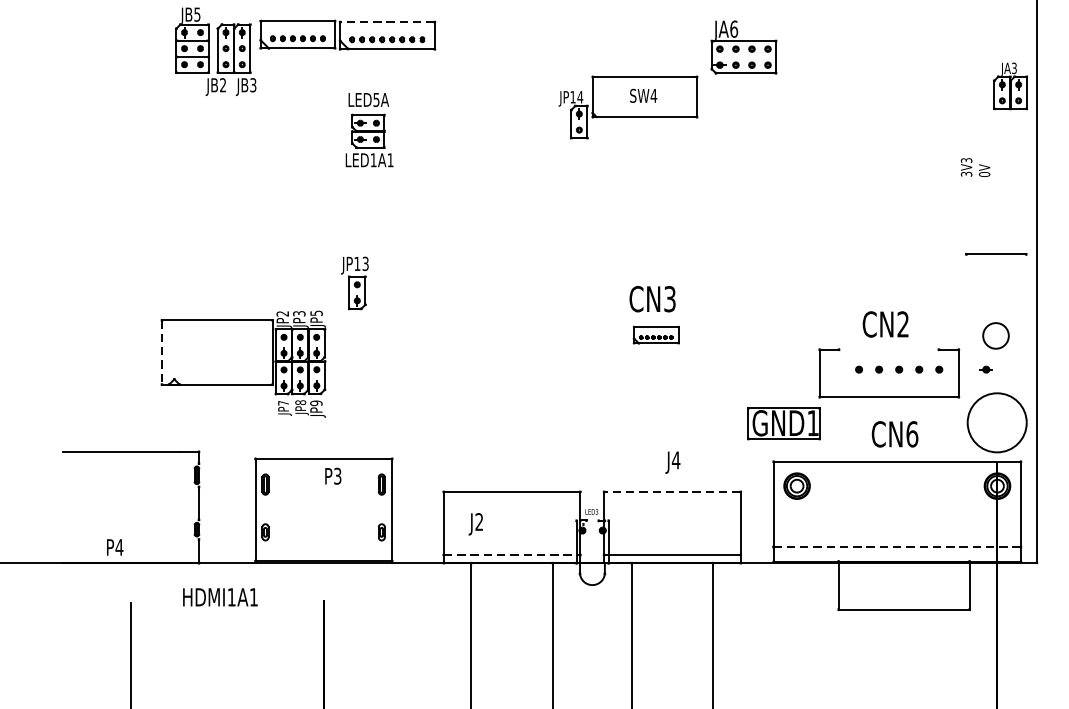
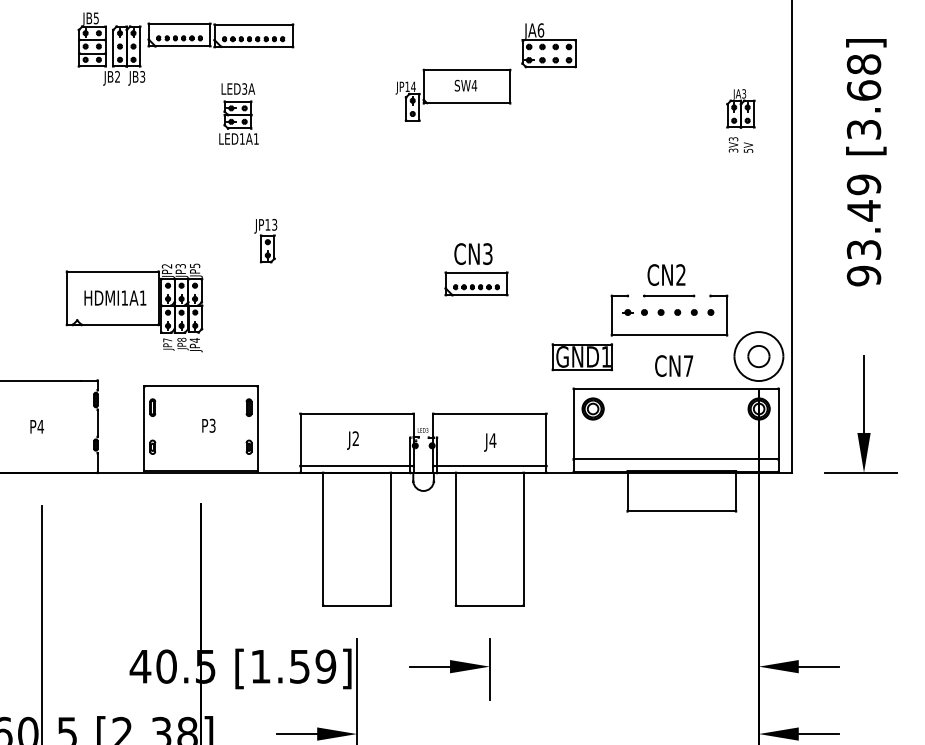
line: (387, 22) -> (253, 24), dashed -> solid
part: (1009, 85) -> (740, 108), moved
text: (376, 99) -> (244, 88), LED5A -> LED3A
text: (984, 174) -> (748, 150), 0V -> 5V
part: (996, 253) -> (669, 295), moved
part: (354, 283) -> (265, 241), moved
part: (656, 334) -> (476, 283), size x1.67
part: (995, 335) -> (758, 356), moved
line: (161, 352) -> (66, 298), dashed -> solid
part: (985, 369) -> (627, 312), moved
text: (315, 403) -> (194, 340), JP9 -> JP4
text: (912, 433) -> (688, 365), CN6 -> CN7
text: (673, 462) -> (490, 442), moved
text: (332, 475) -> (208, 425), moved
line: (672, 491) -> (489, 413), dashed -> solid
text: (475, 524) -> (352, 440), moved
text: (115, 547) -> (37, 426), moved
line: (897, 547) -> (676, 459), dashed -> solid
line: (512, 555) -> (357, 466), dashed -> solid
text: (220, 596) -> (115, 297), moved

